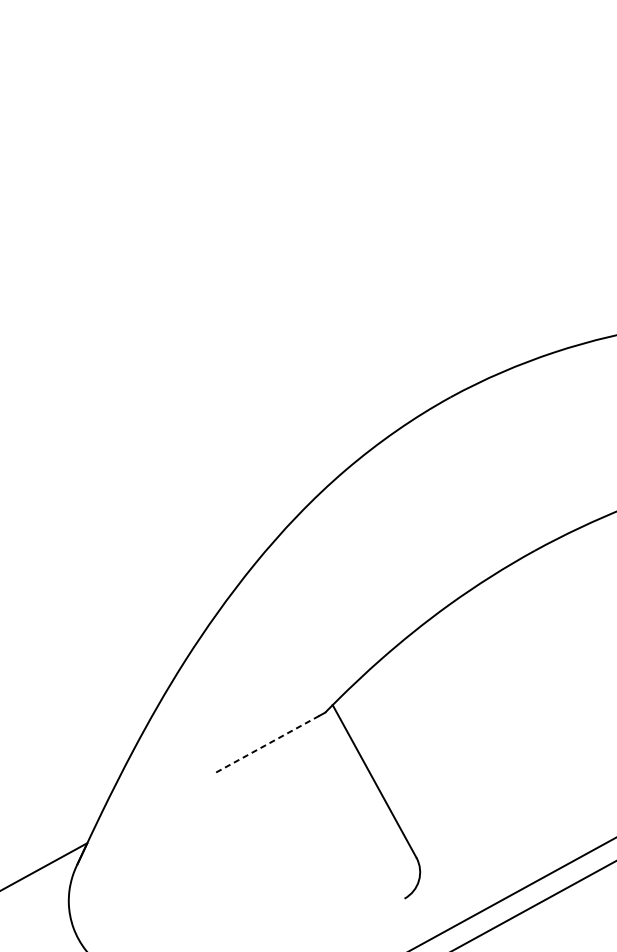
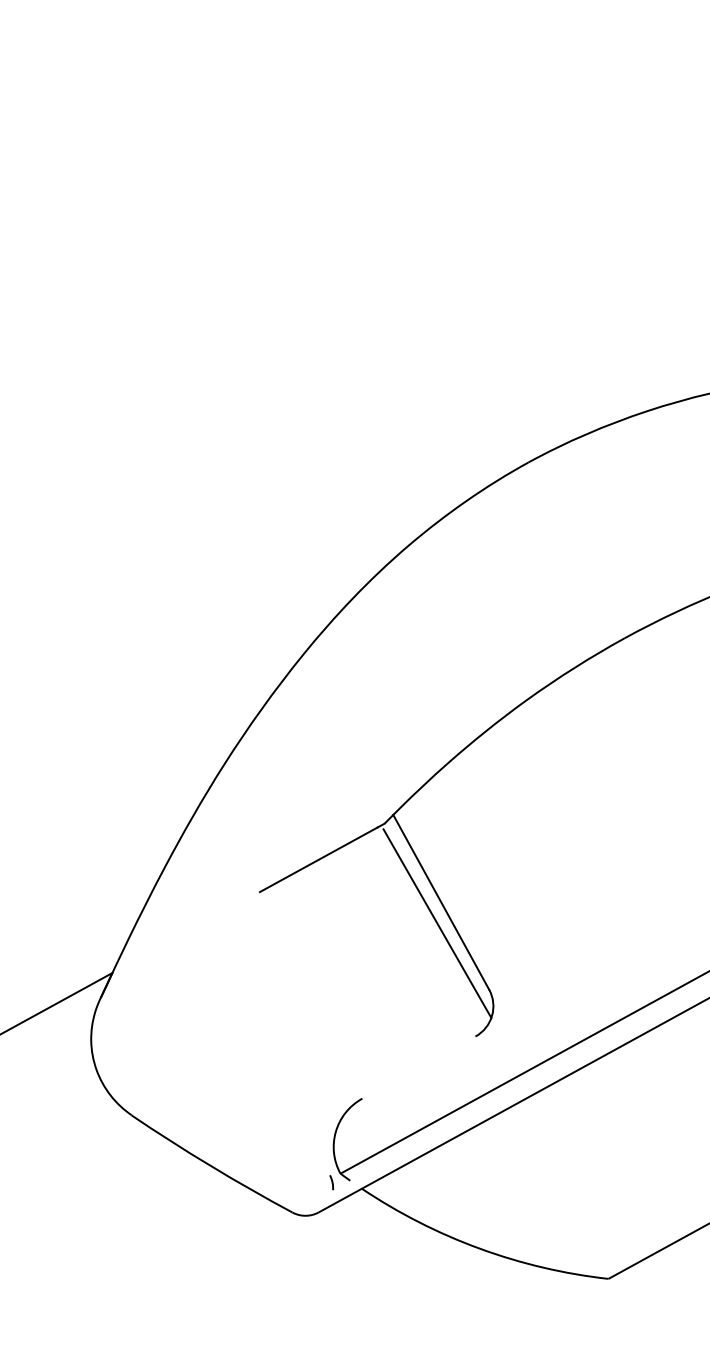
line: (268, 744) -> (319, 859), dashed -> solid
line: (371, 799) -> (437, 923), added

